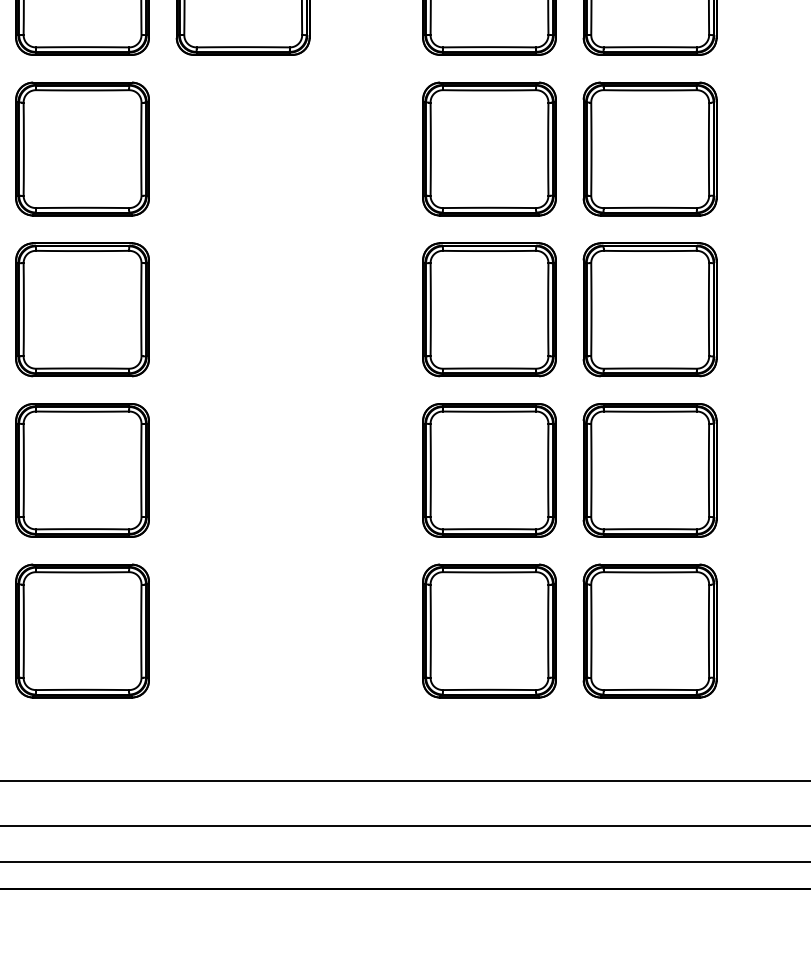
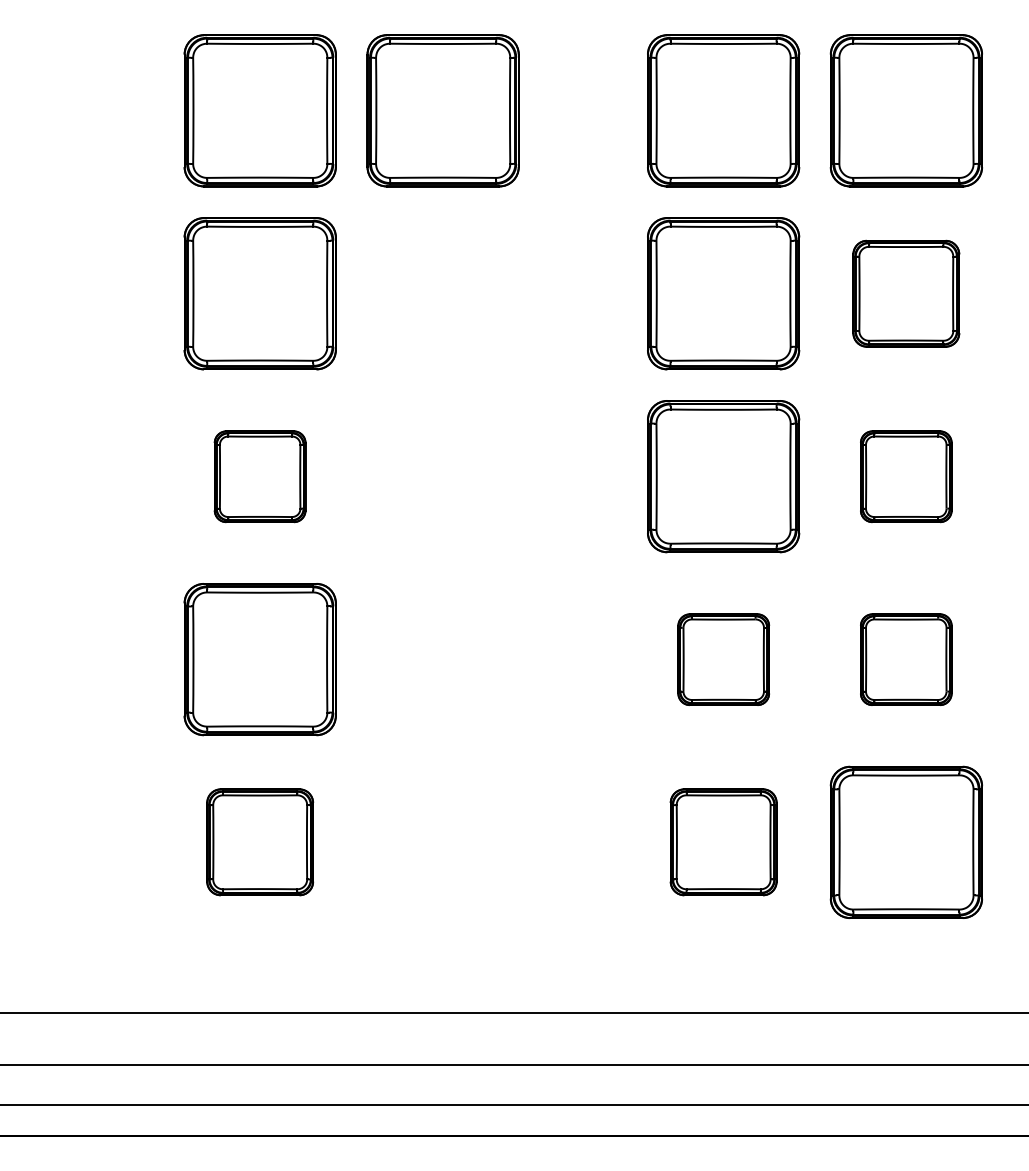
part: (649, 148) -> (905, 293), size x0.7
part: (81, 309) -> (259, 476), size x0.6
part: (649, 309) -> (905, 476), size x0.6
part: (489, 470) -> (723, 659), size x0.6
part: (649, 470) -> (905, 659), size x0.6
part: (81, 630) -> (259, 841), size x0.7
part: (489, 630) -> (723, 841), size x0.7

